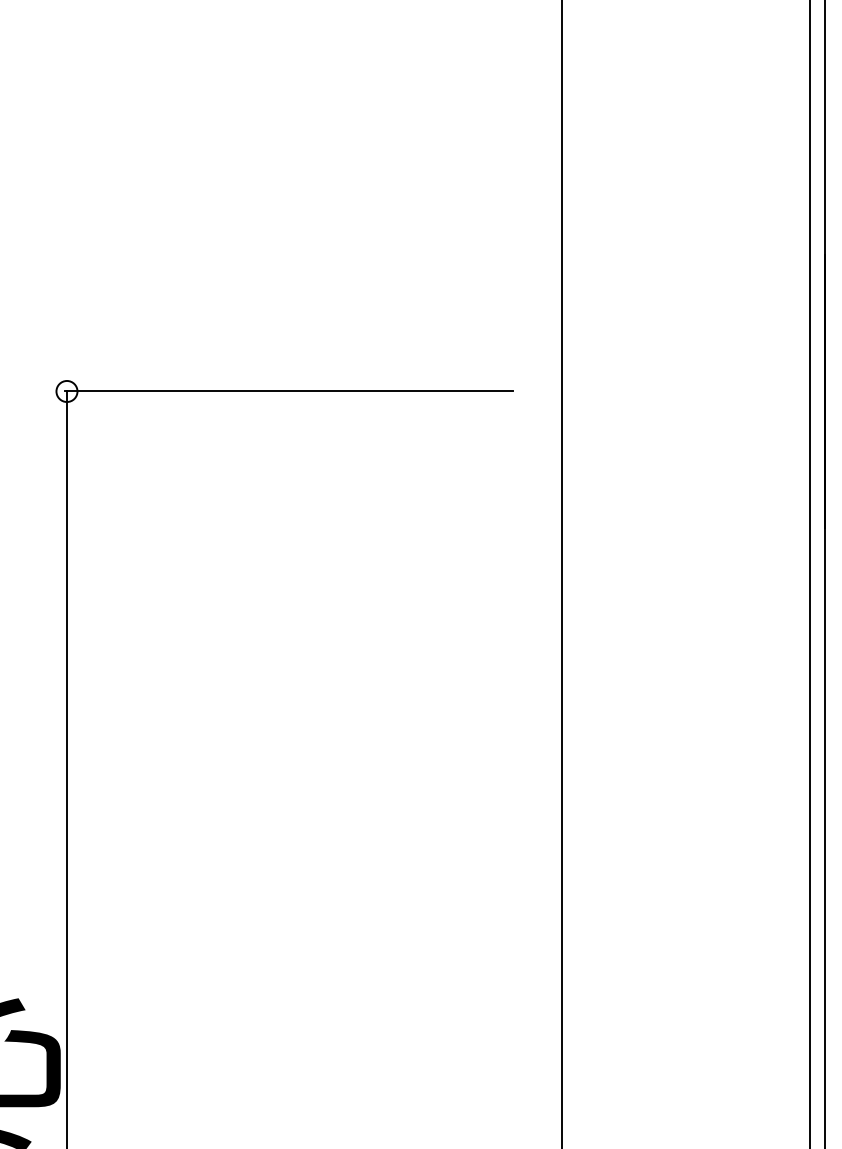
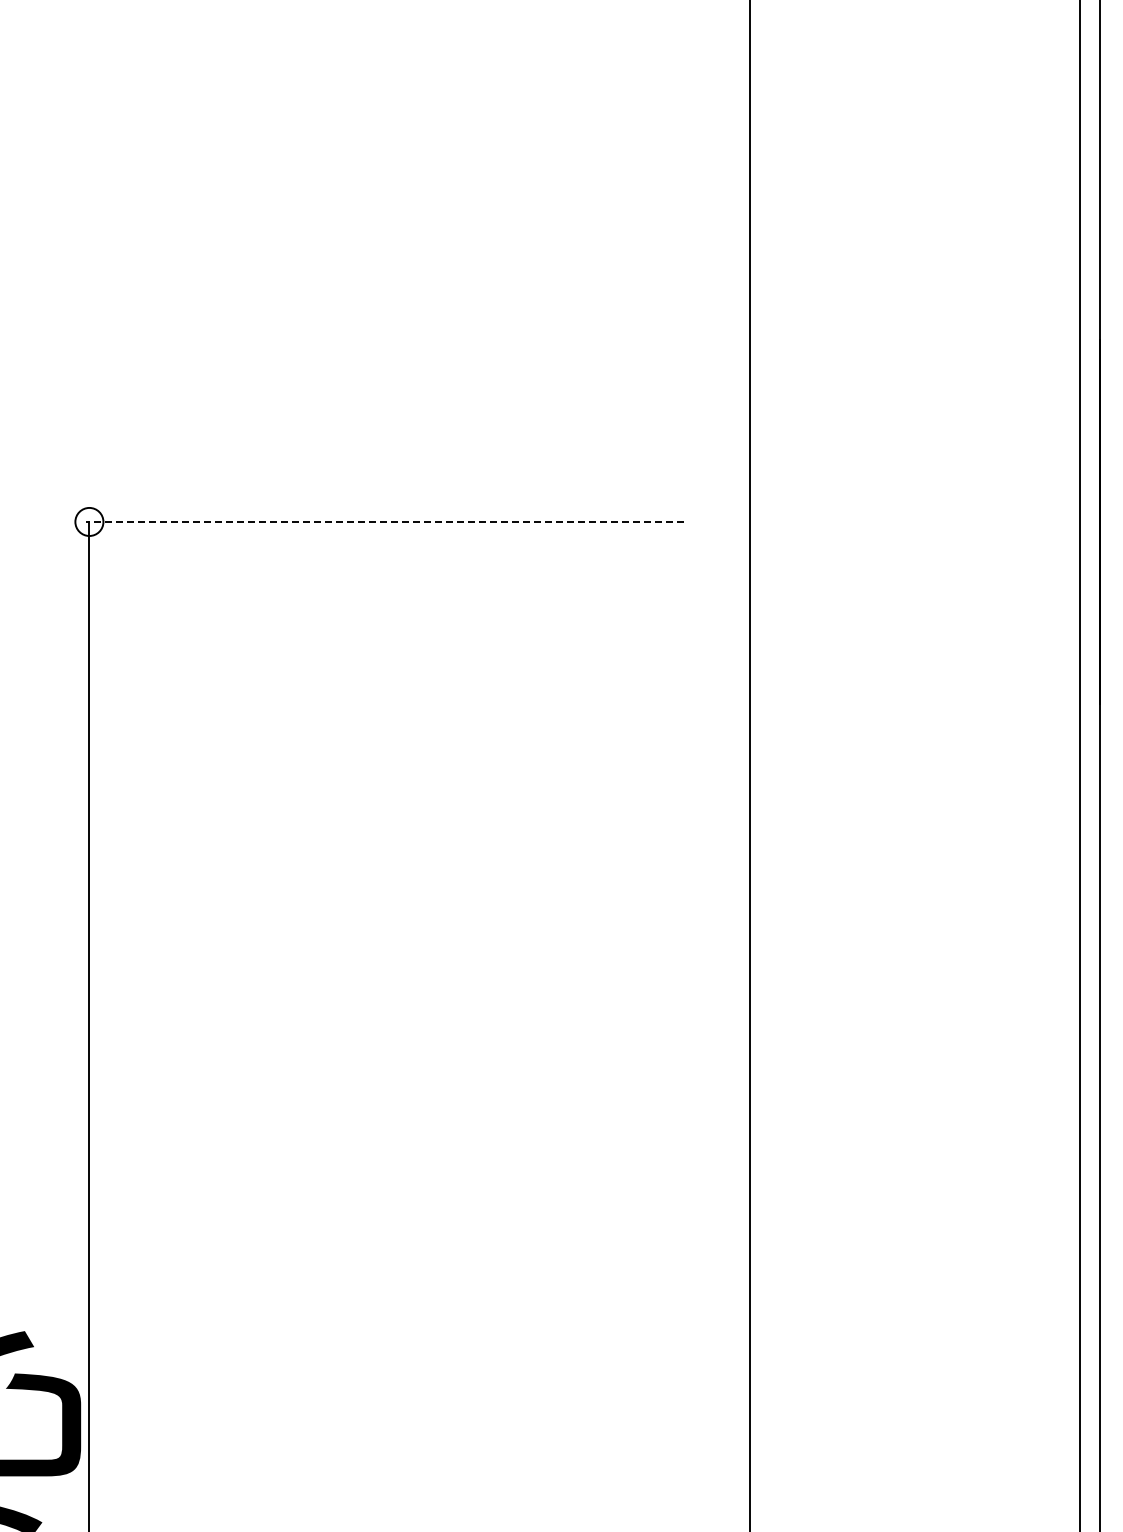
line: (288, 391) -> (384, 521), solid -> dashed

